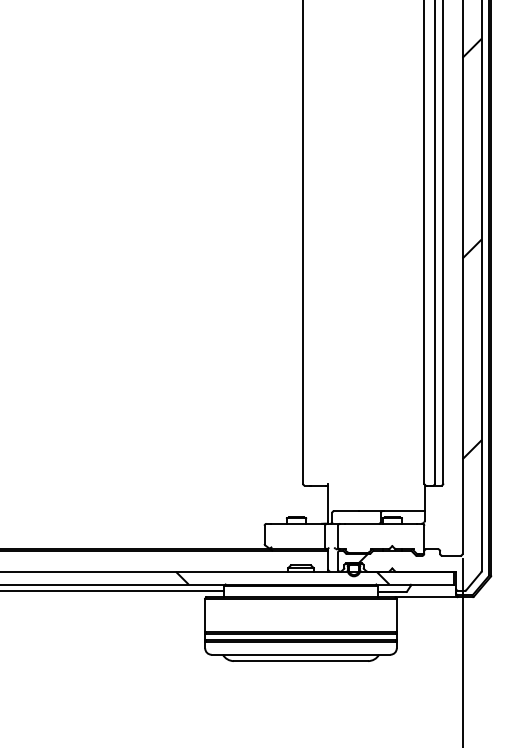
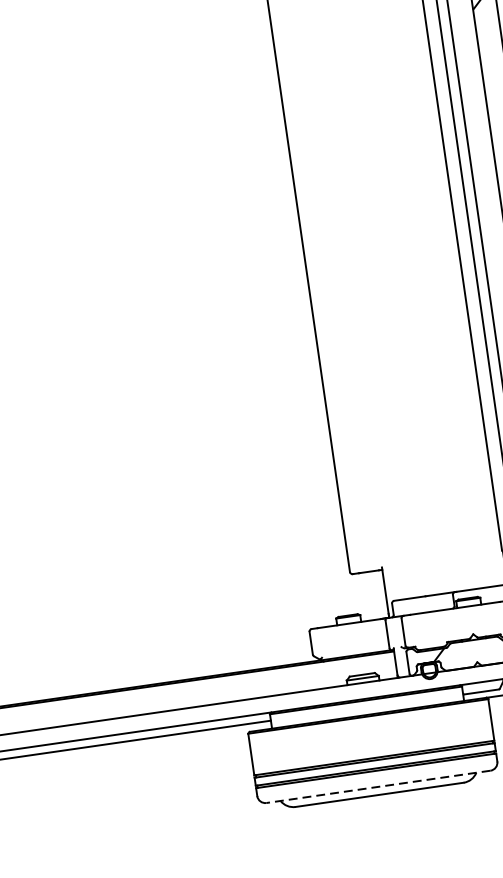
hatch: (282, 577) -> (341, 693), removed
line: (300, 654) -> (377, 786), solid -> dashed

